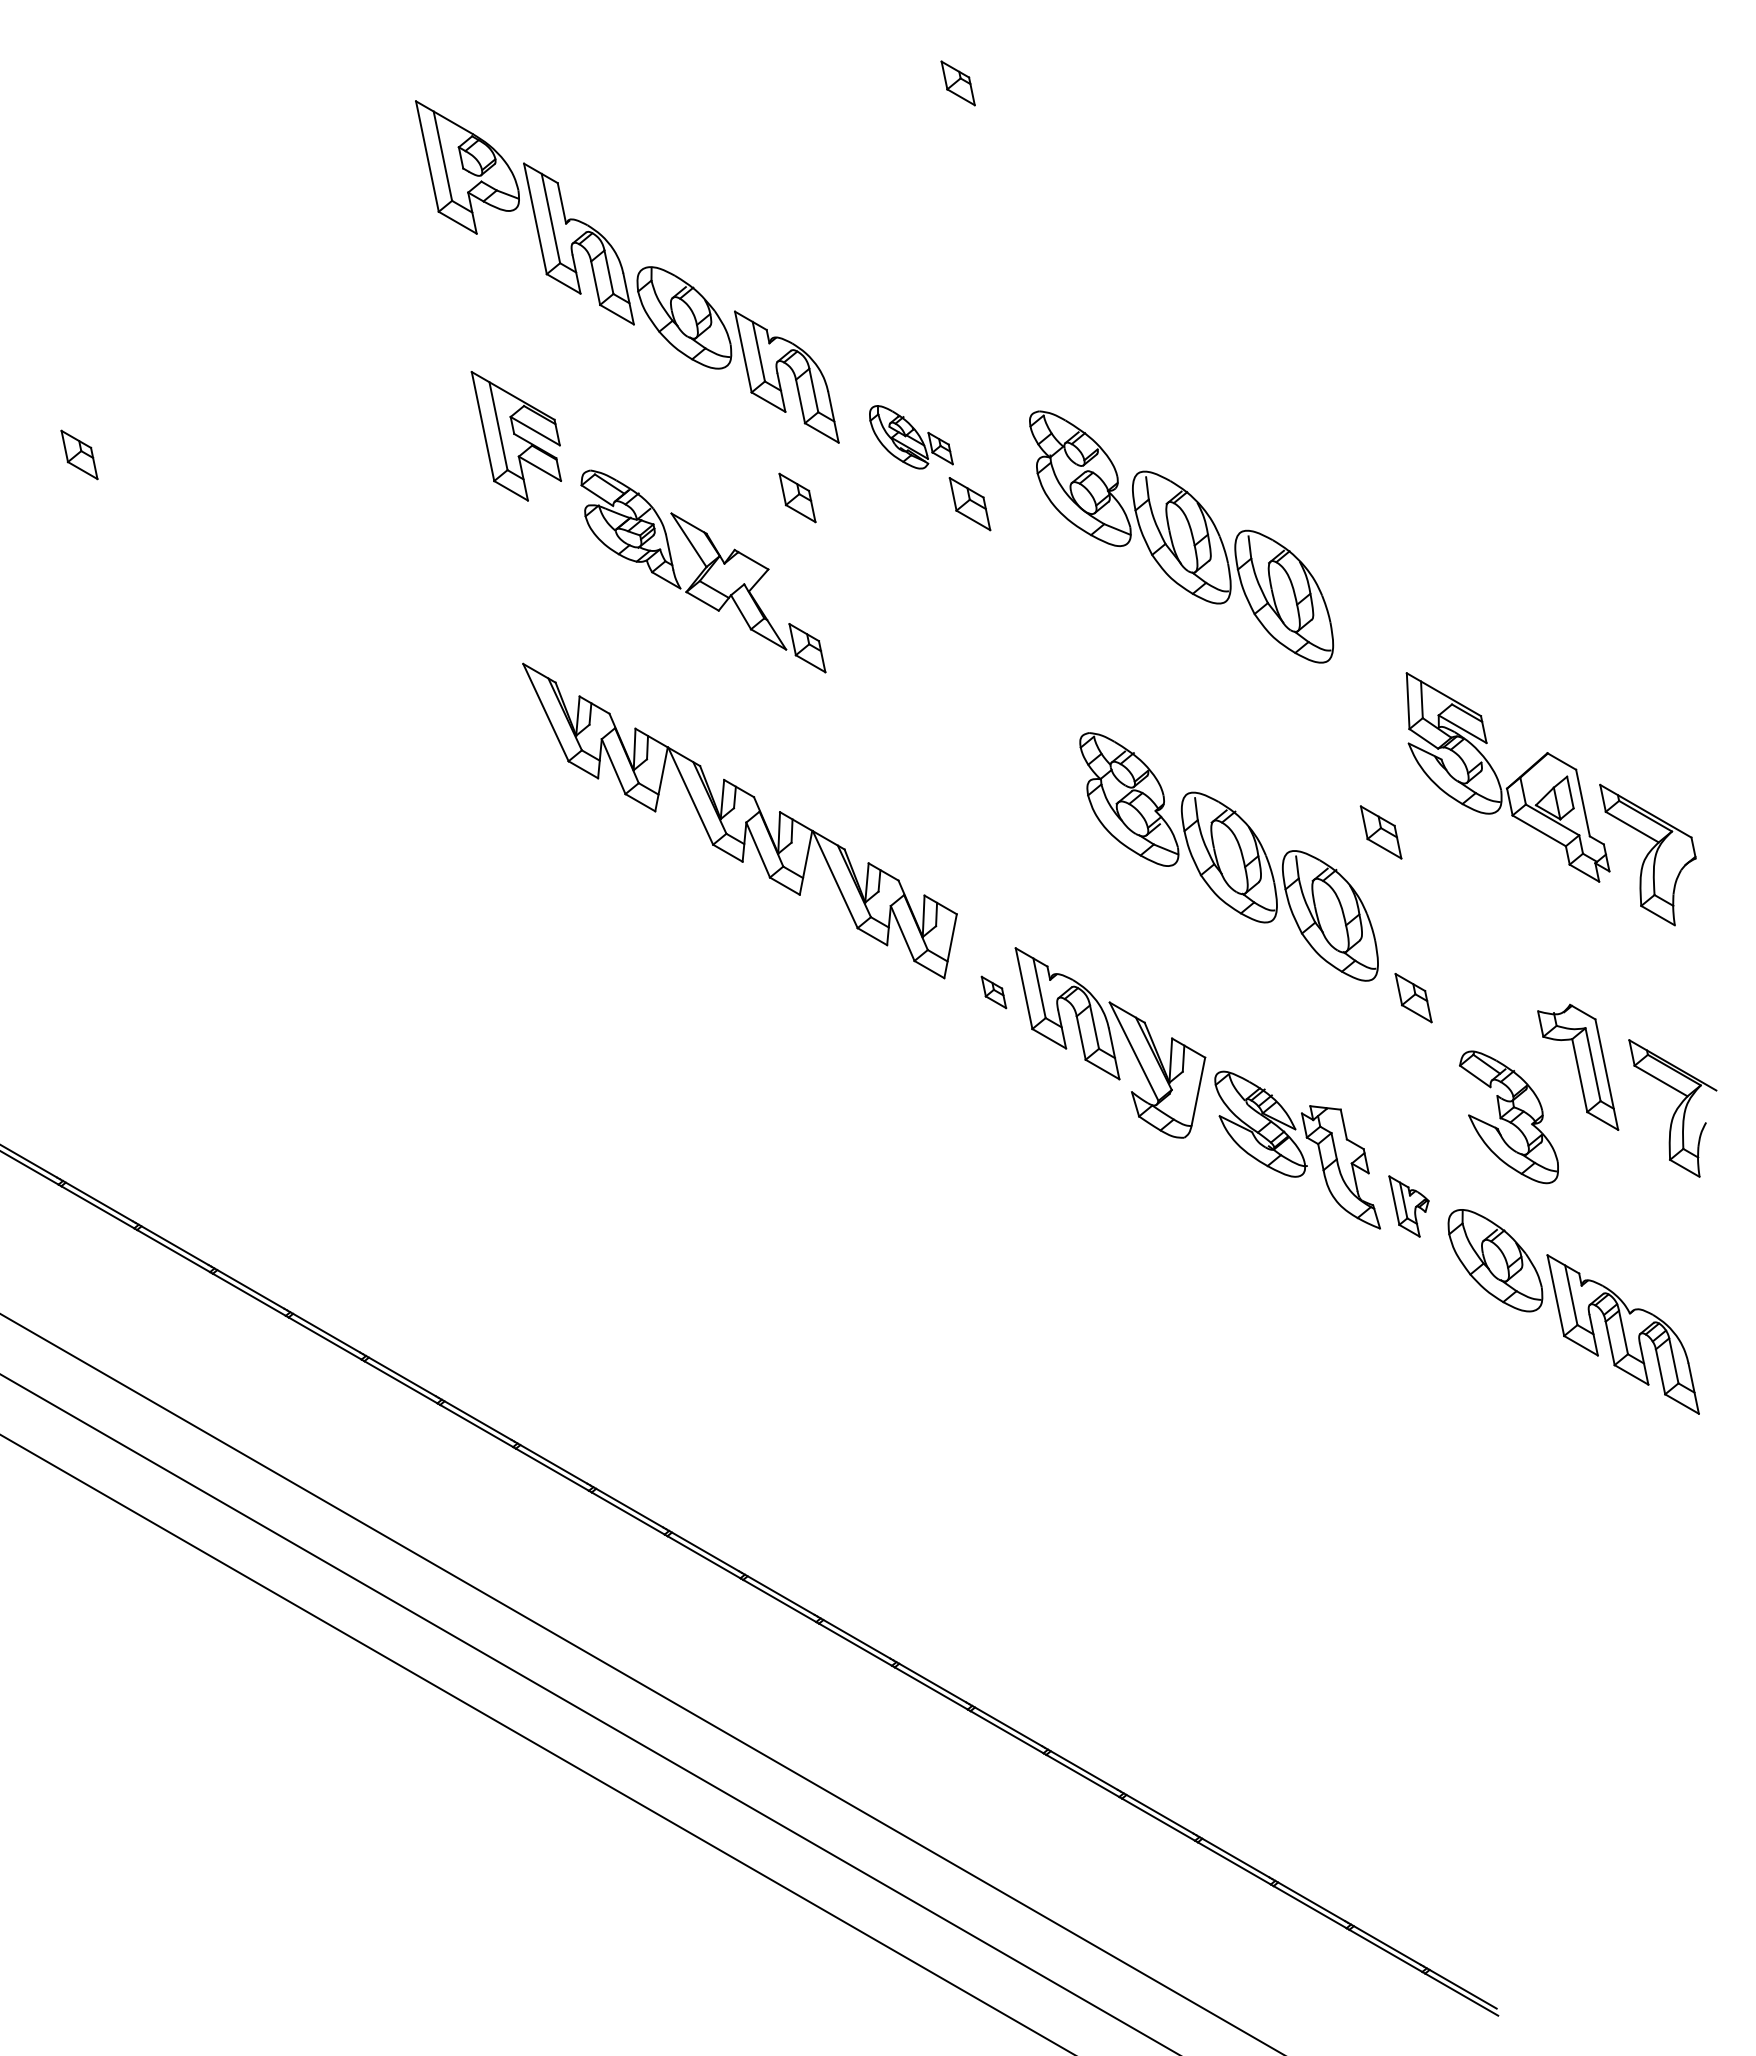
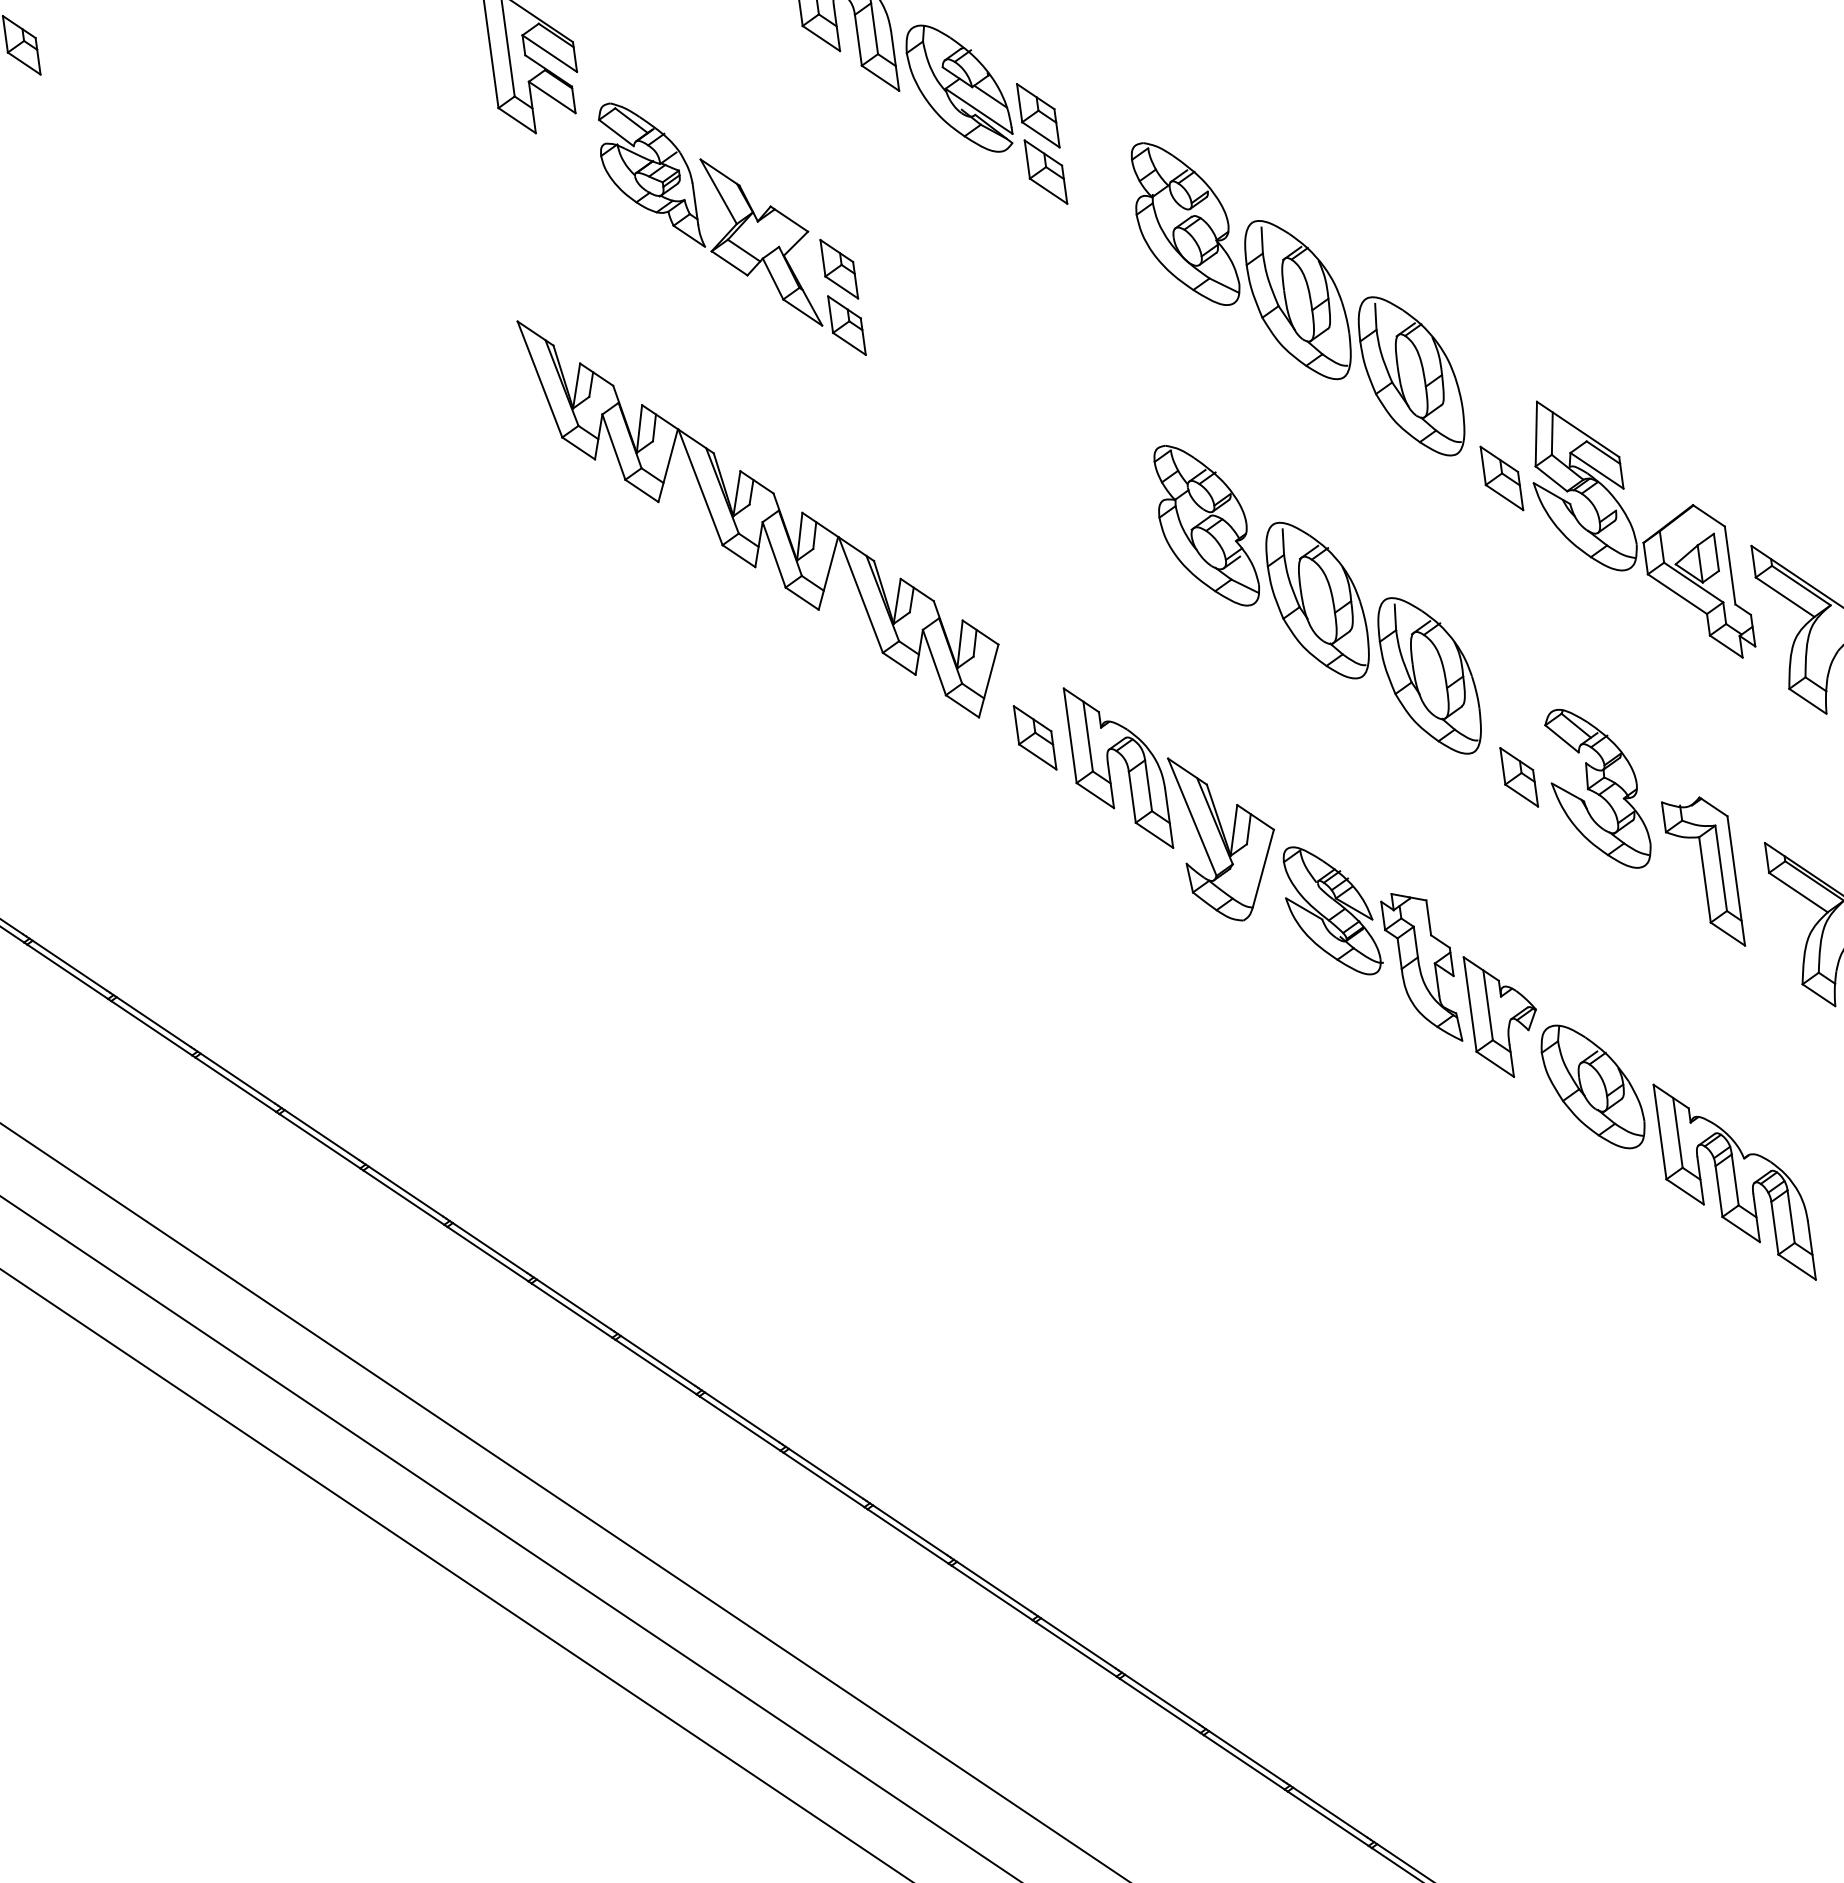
part: (911, 437) -> (983, 90), size x1.67
part: (797, 497) -> (839, 268), moved
part: (1181, 536) -> (1297, 298), moved
part: (1380, 832) -> (1501, 478), moved
part: (993, 992) -> (1034, 737), size x1.67
part: (1508, 1117) -> (1597, 788), moved
part: (1408, 1206) -> (1496, 1017), size x1.67

